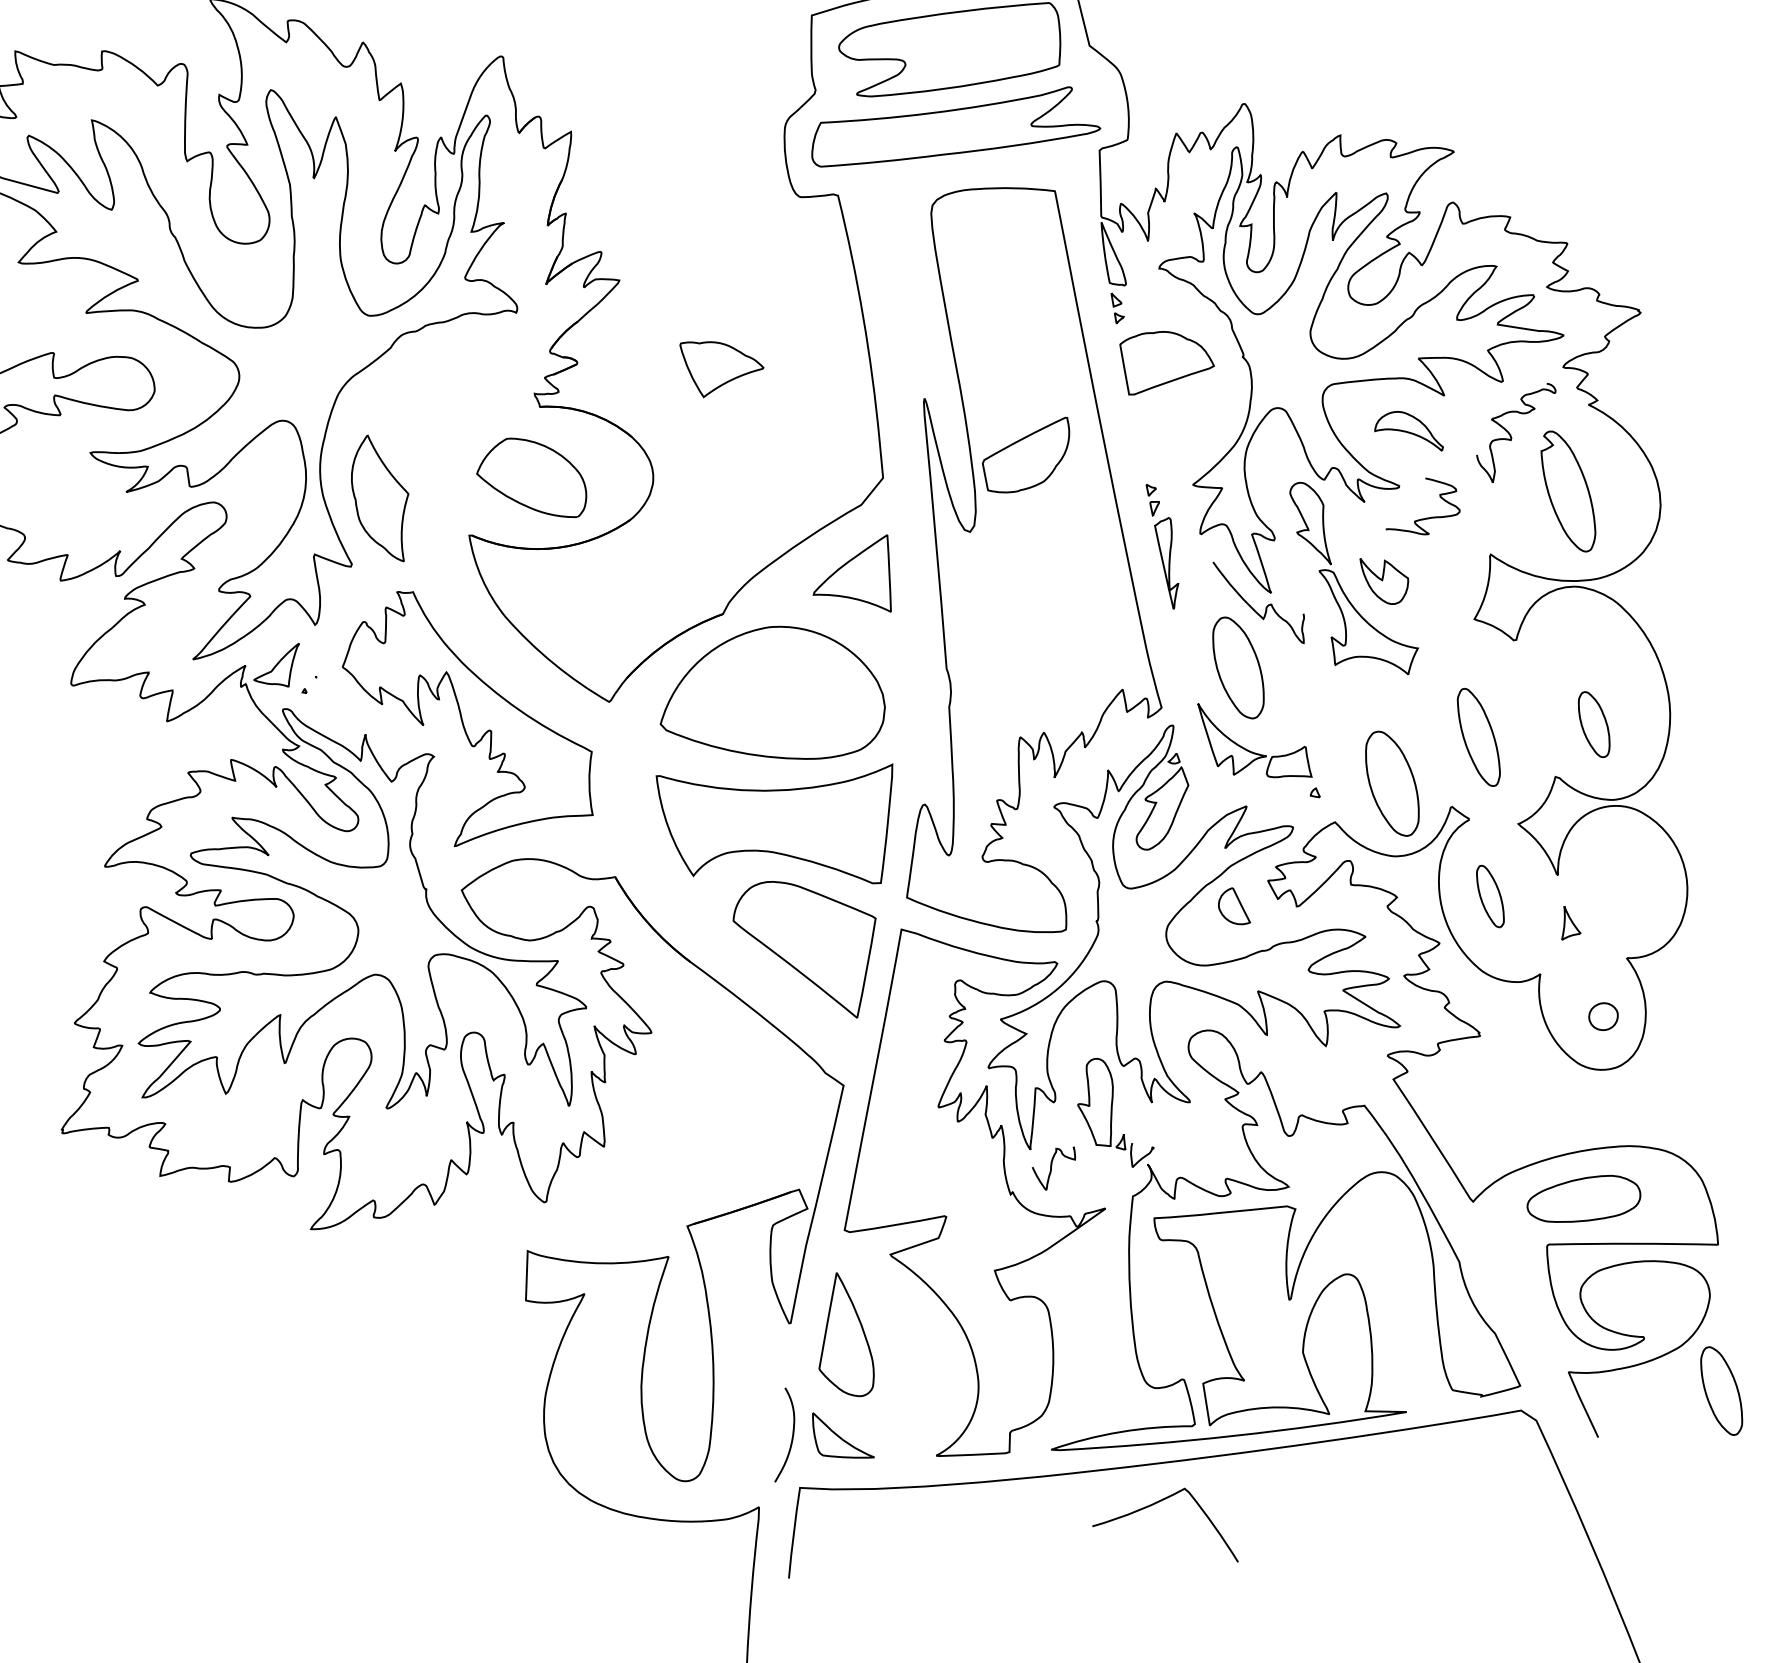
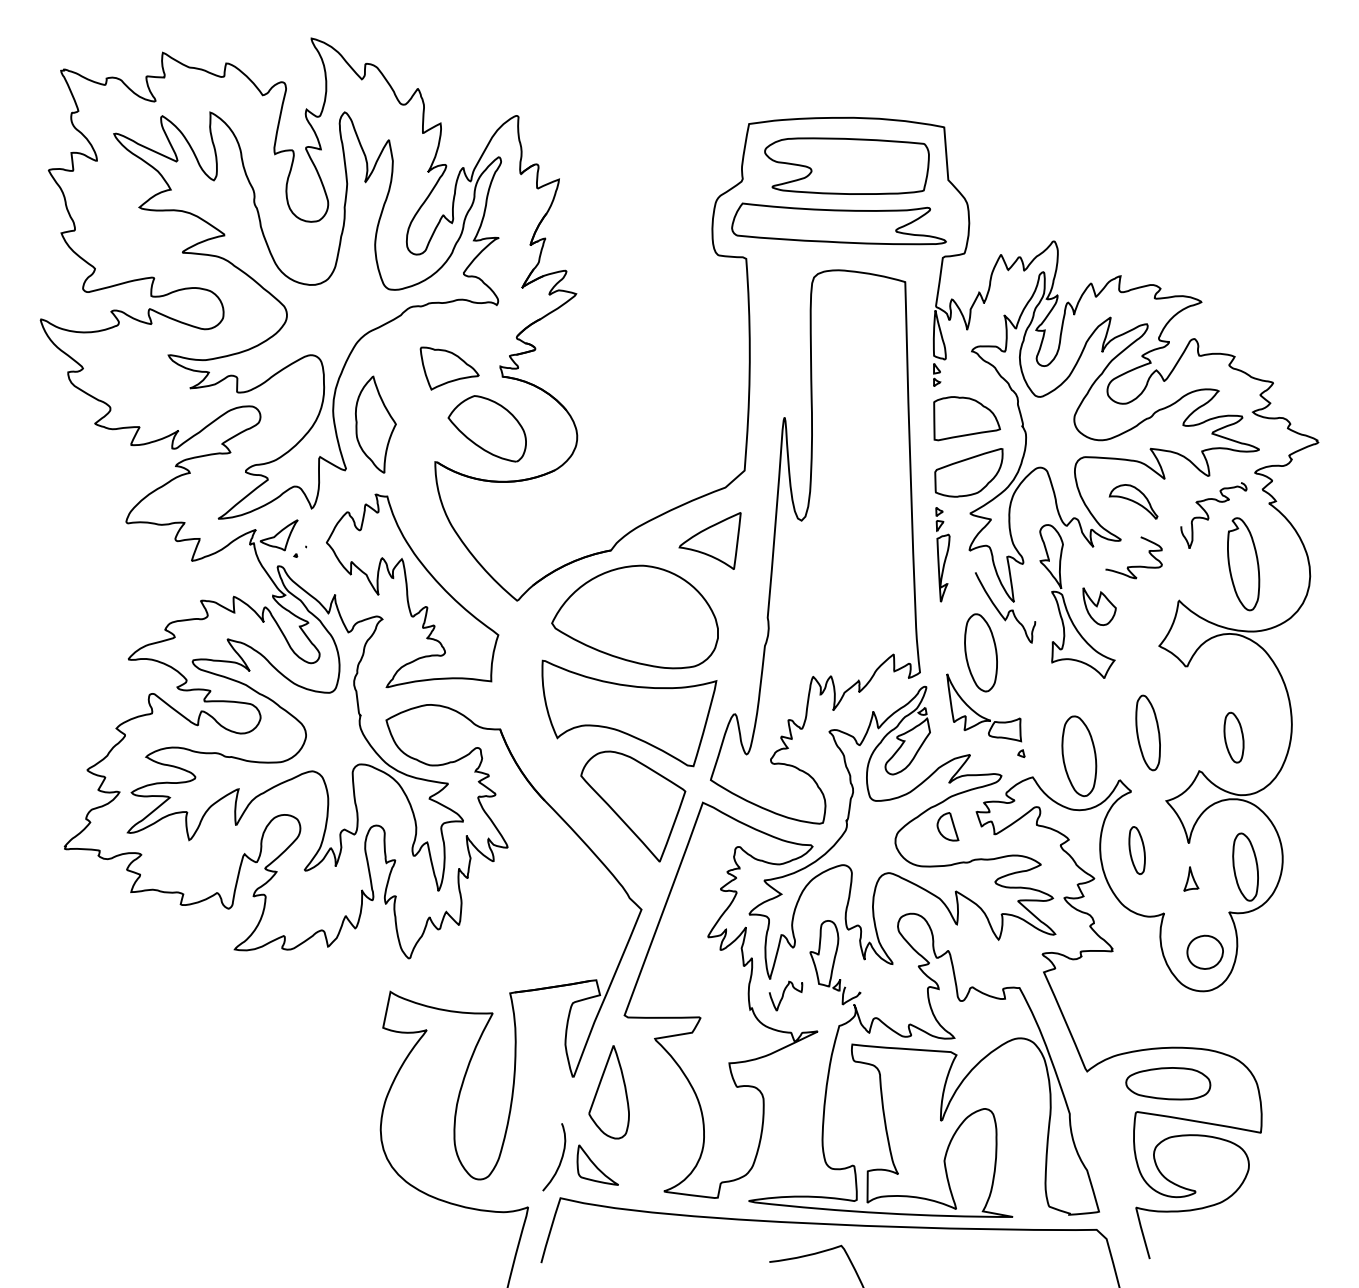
part: (723, 365) -> (449, 368), moved
part: (1027, 456) -> (968, 472), moved
part: (1602, 1015) -> (1204, 951), size x1.67
part: (1721, 1390) -> (1245, 866), moved

